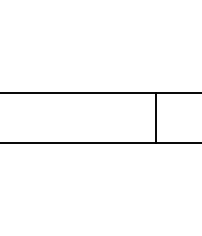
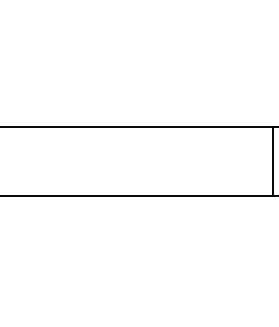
line: (156, 117) -> (273, 160), moved

